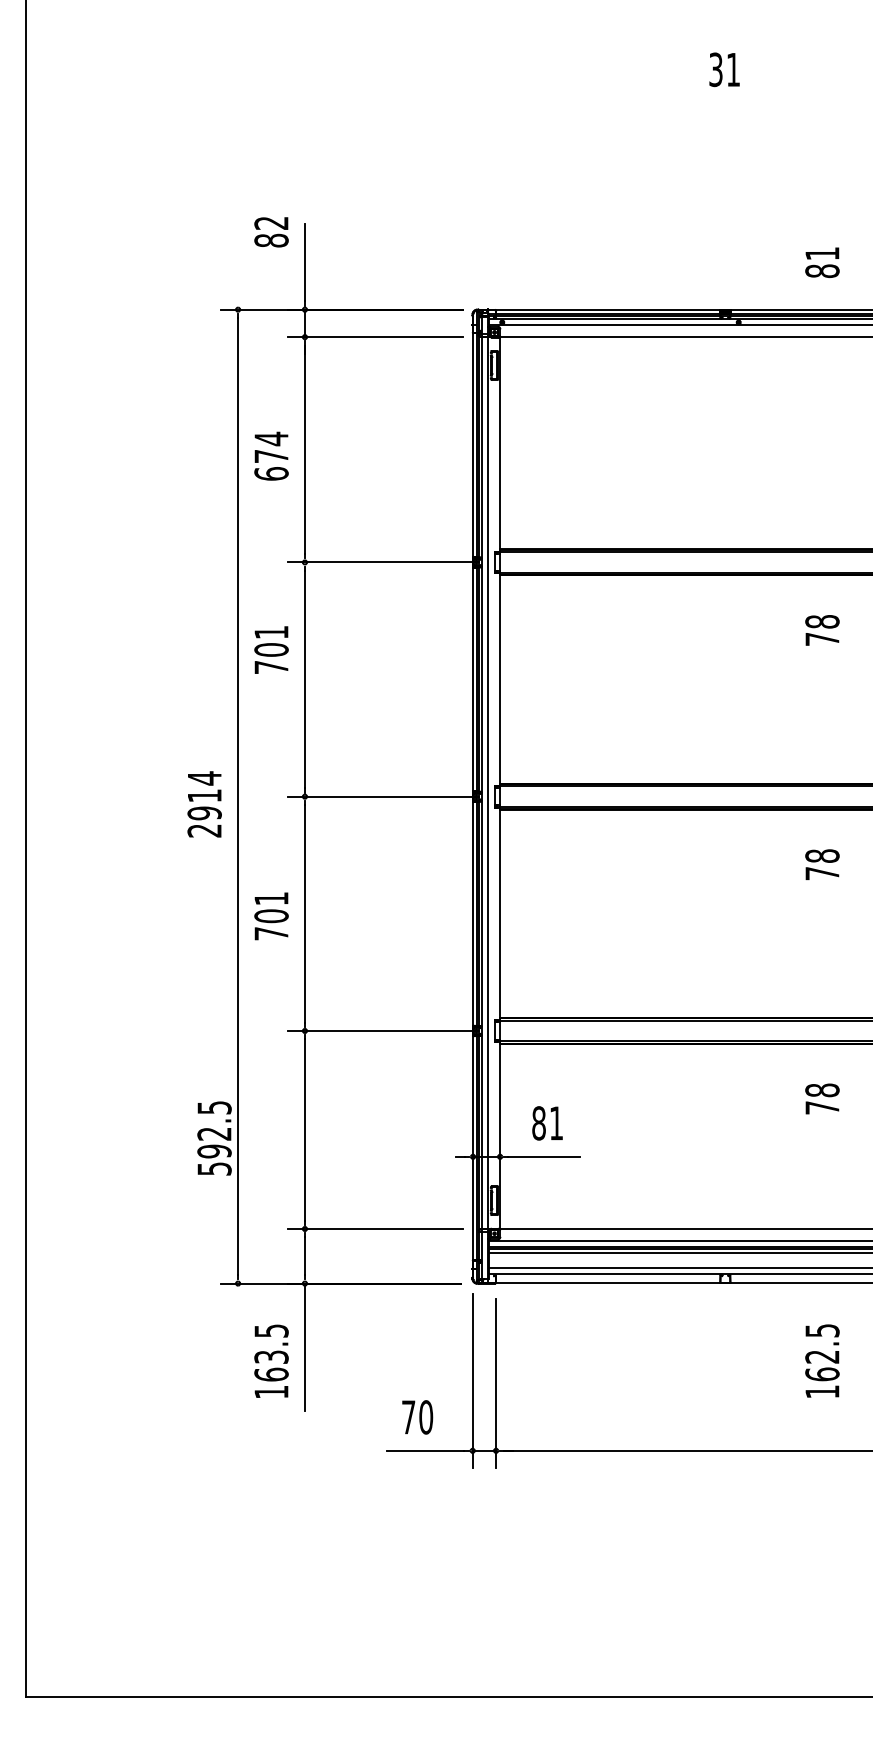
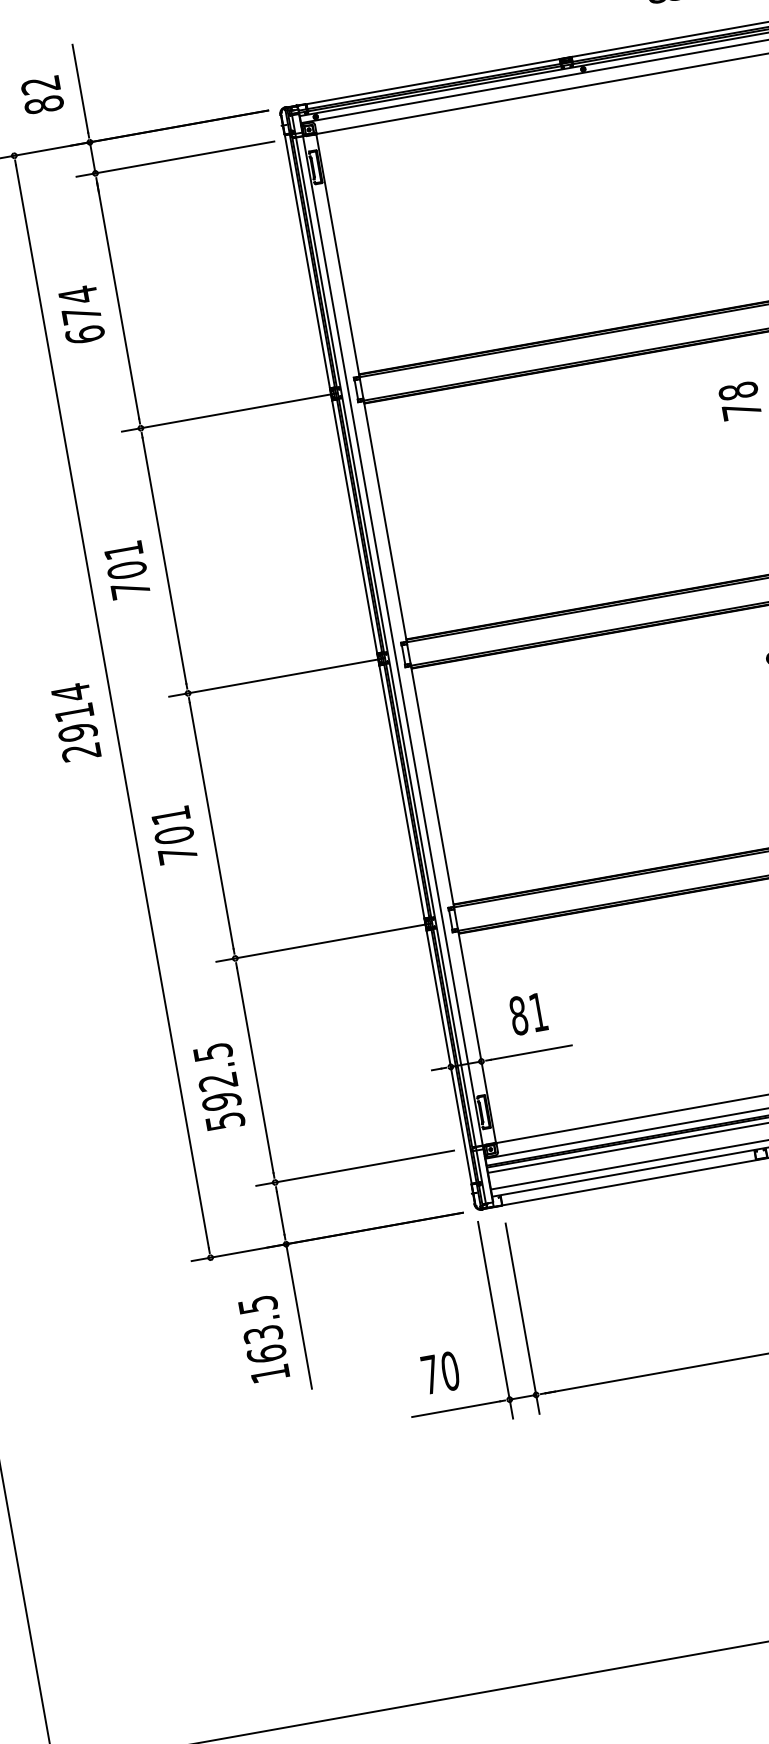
text: (271, 232) -> (42, 95), moved
text: (271, 649) -> (127, 569), moved
text: (214, 1138) -> (219, 1086), moved

